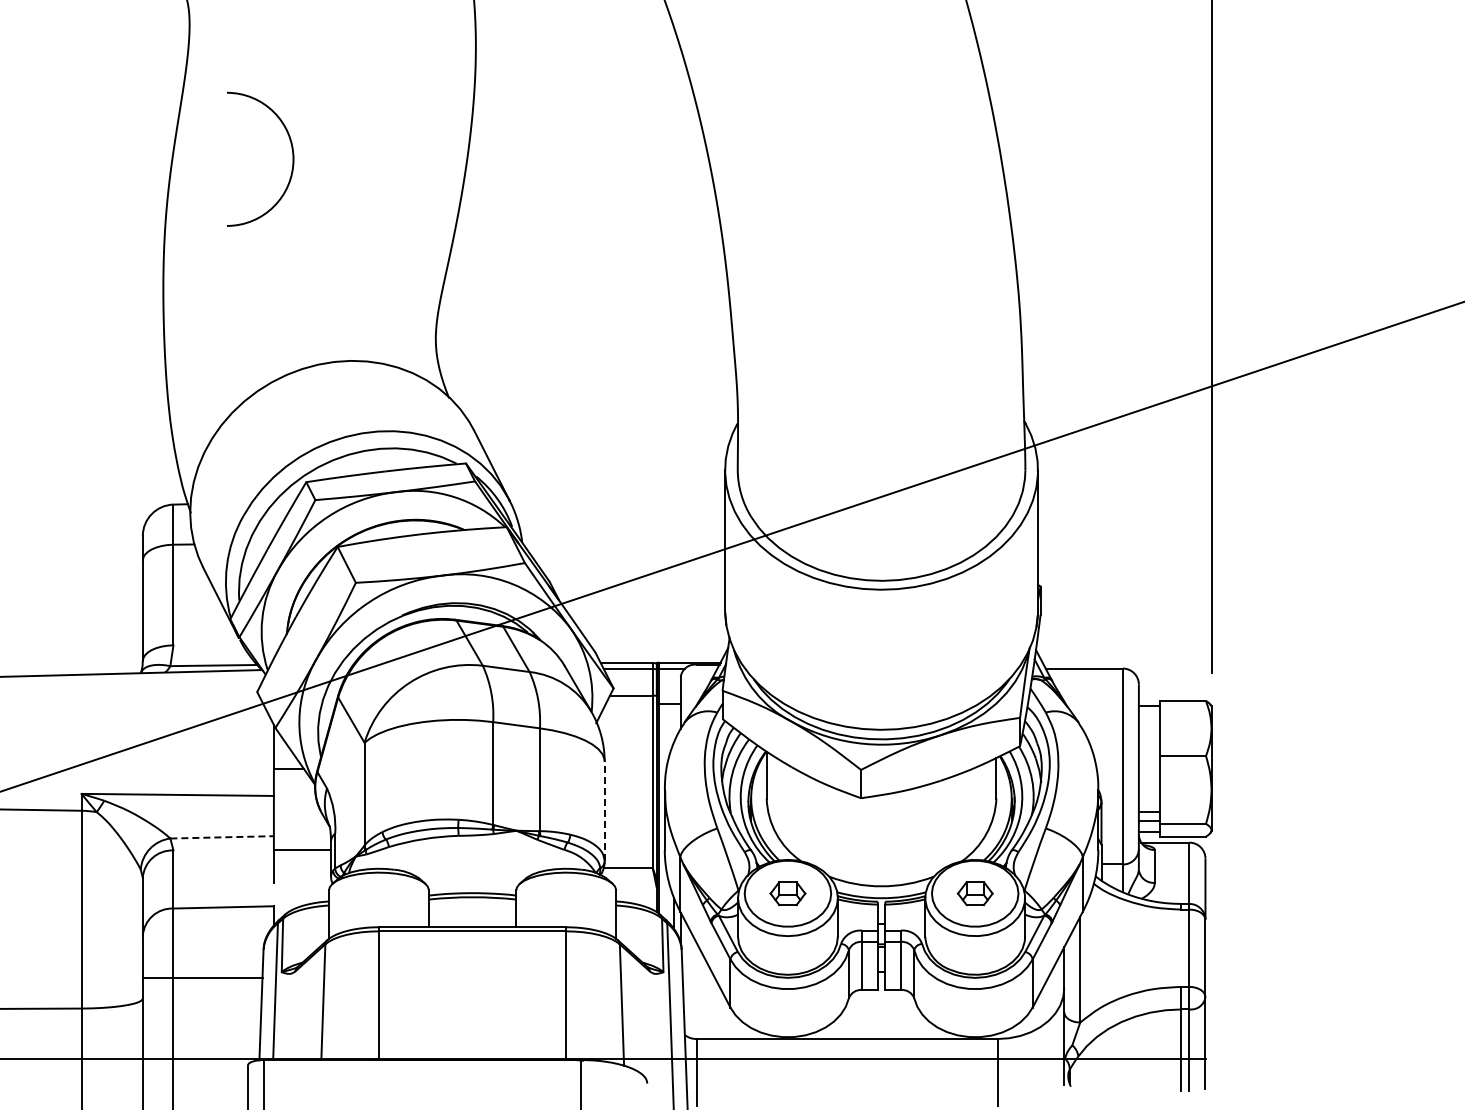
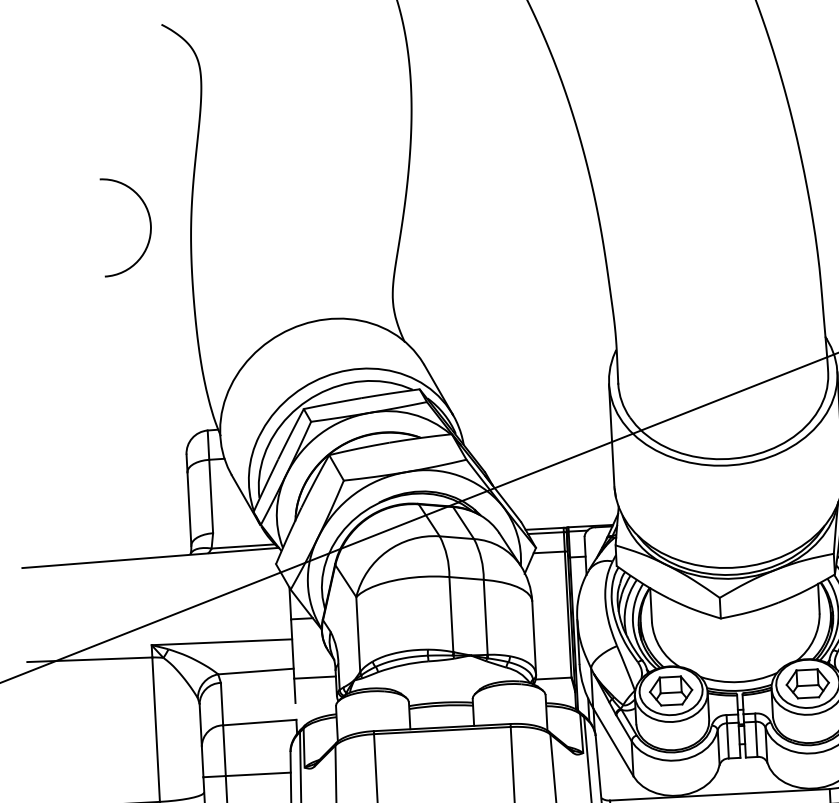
arc: (292, 158) -> (150, 224), moved
line: (604, 811) -> (534, 638), dashed -> solid
line: (222, 837) -> (256, 671), dashed -> solid
part: (787, 893) -> (670, 690), size x1.67
part: (975, 893) -> (807, 683), size x1.67

